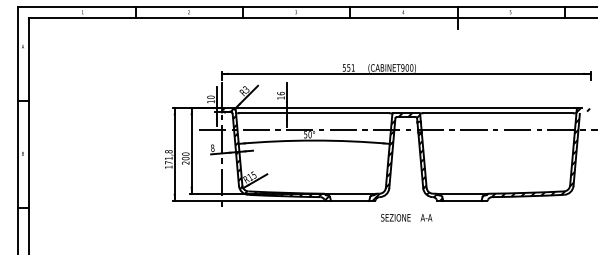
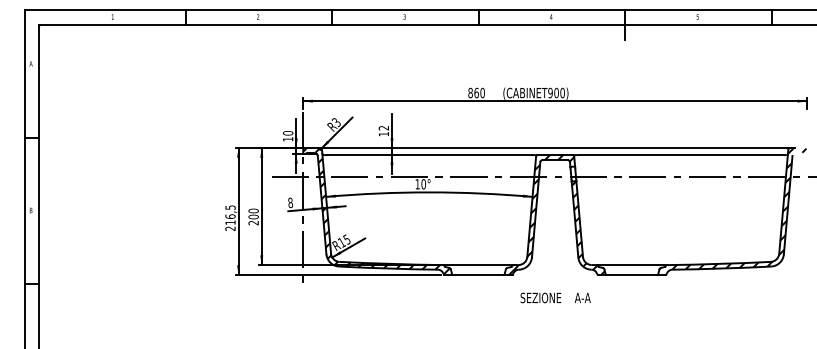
text: (348, 67) -> (476, 92), 551 -> 860
text: (280, 93) -> (383, 127), 16 -> 12
text: (305, 134) -> (417, 184), 50° -> 10°
text: (168, 158) -> (230, 217), 171,8 -> 216,5

